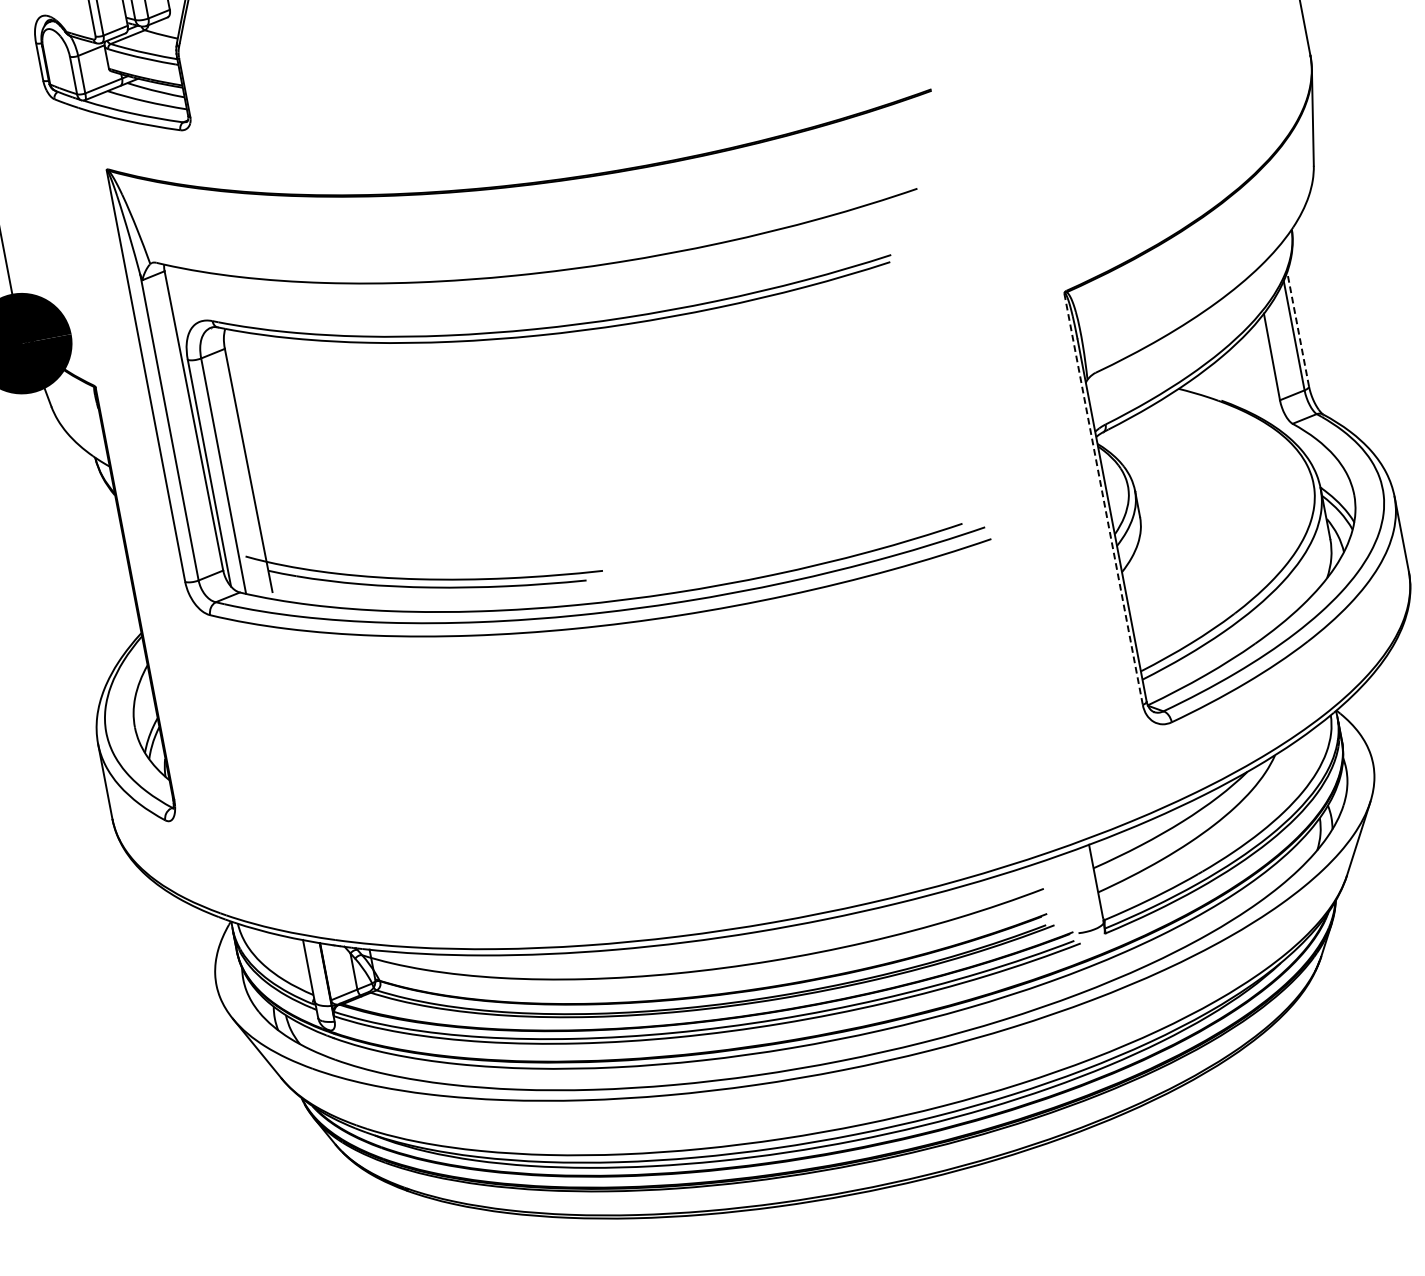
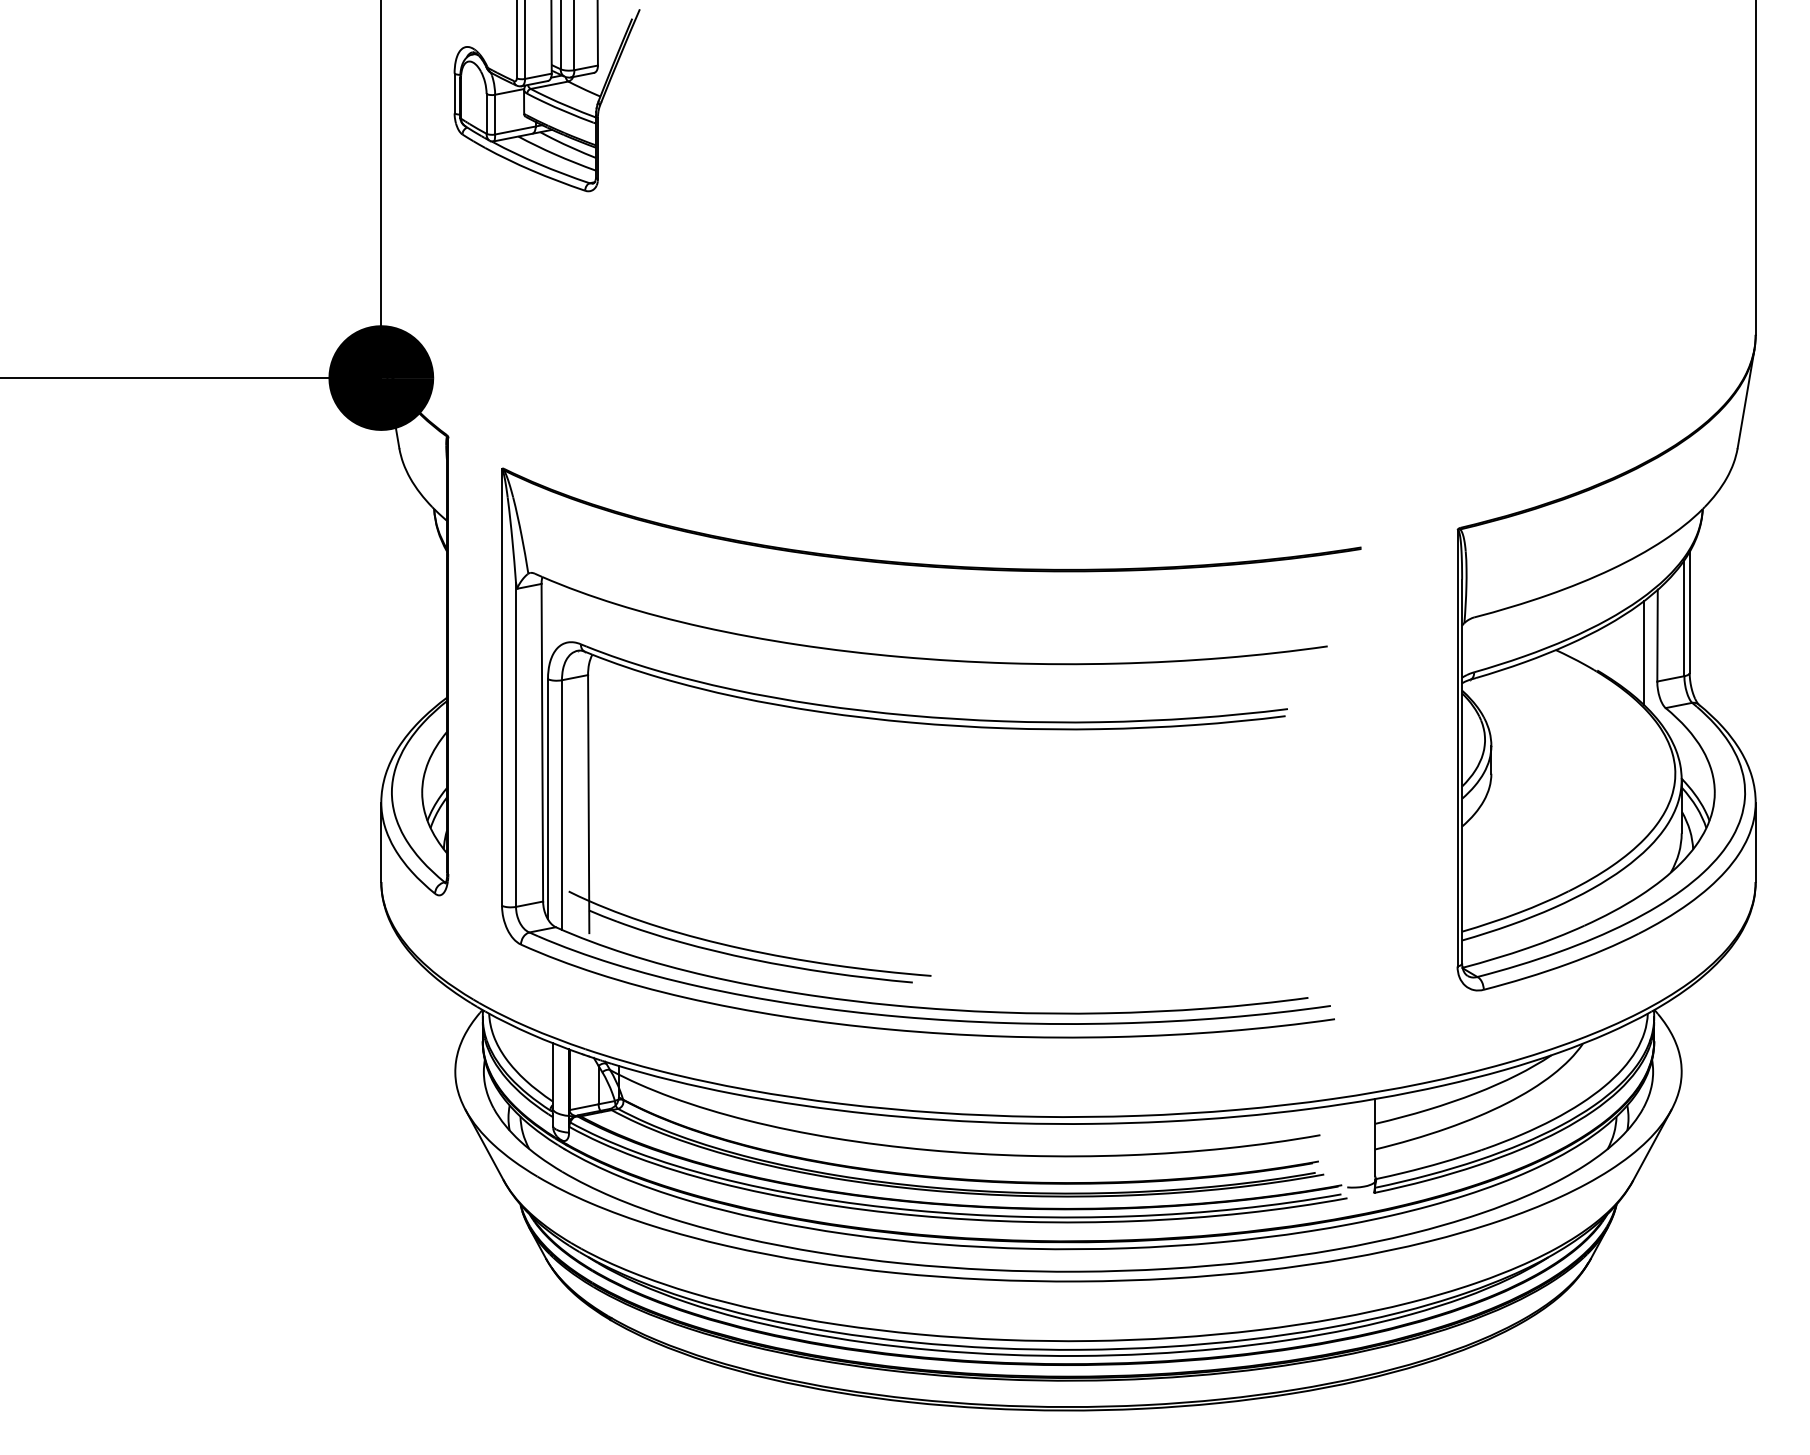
line: (1297, 329) -> (1689, 612), dashed -> solid
part: (557, 334) -> (931, 725), moved
line: (1261, 376) -> (1643, 653), added
line: (1103, 499) -> (1457, 748), dashed -> solid

